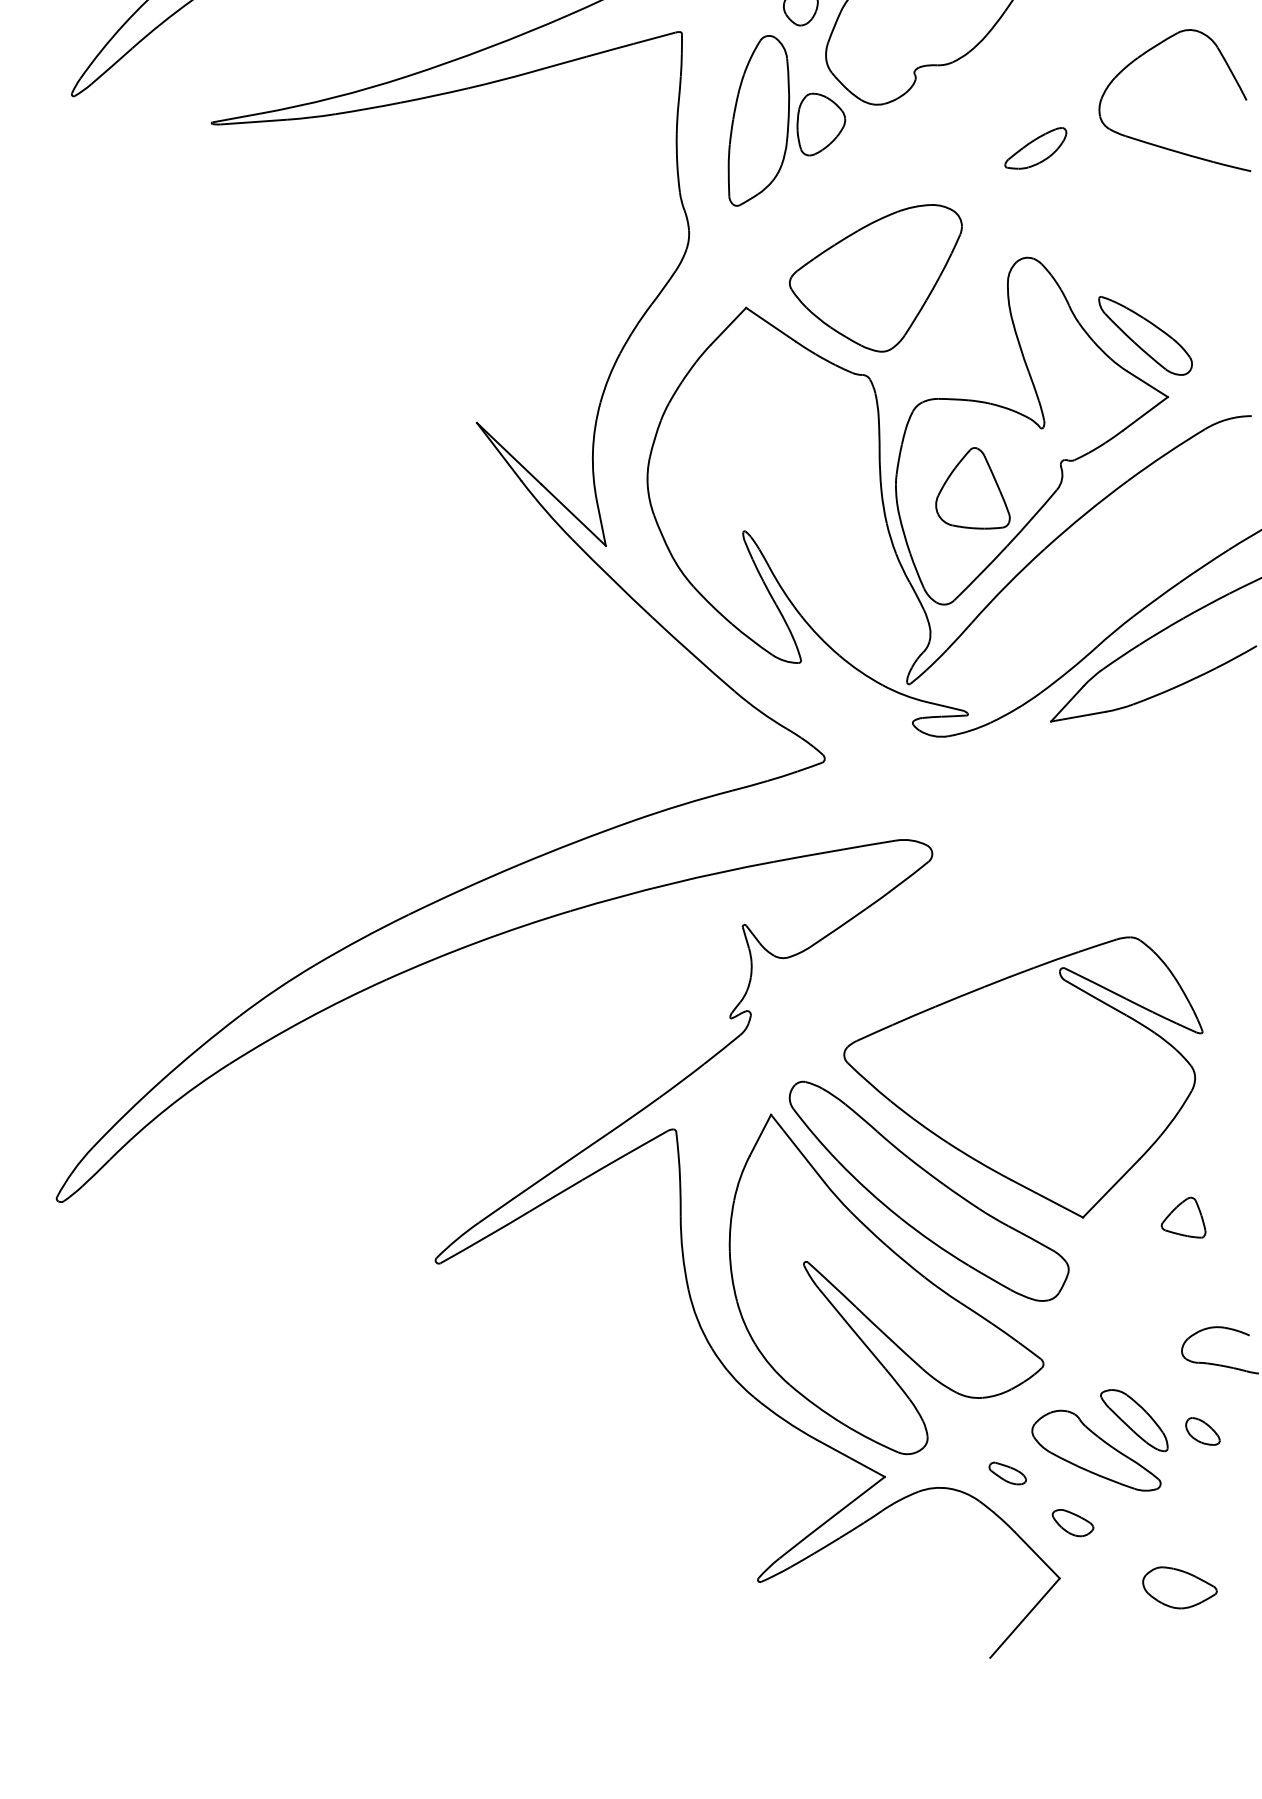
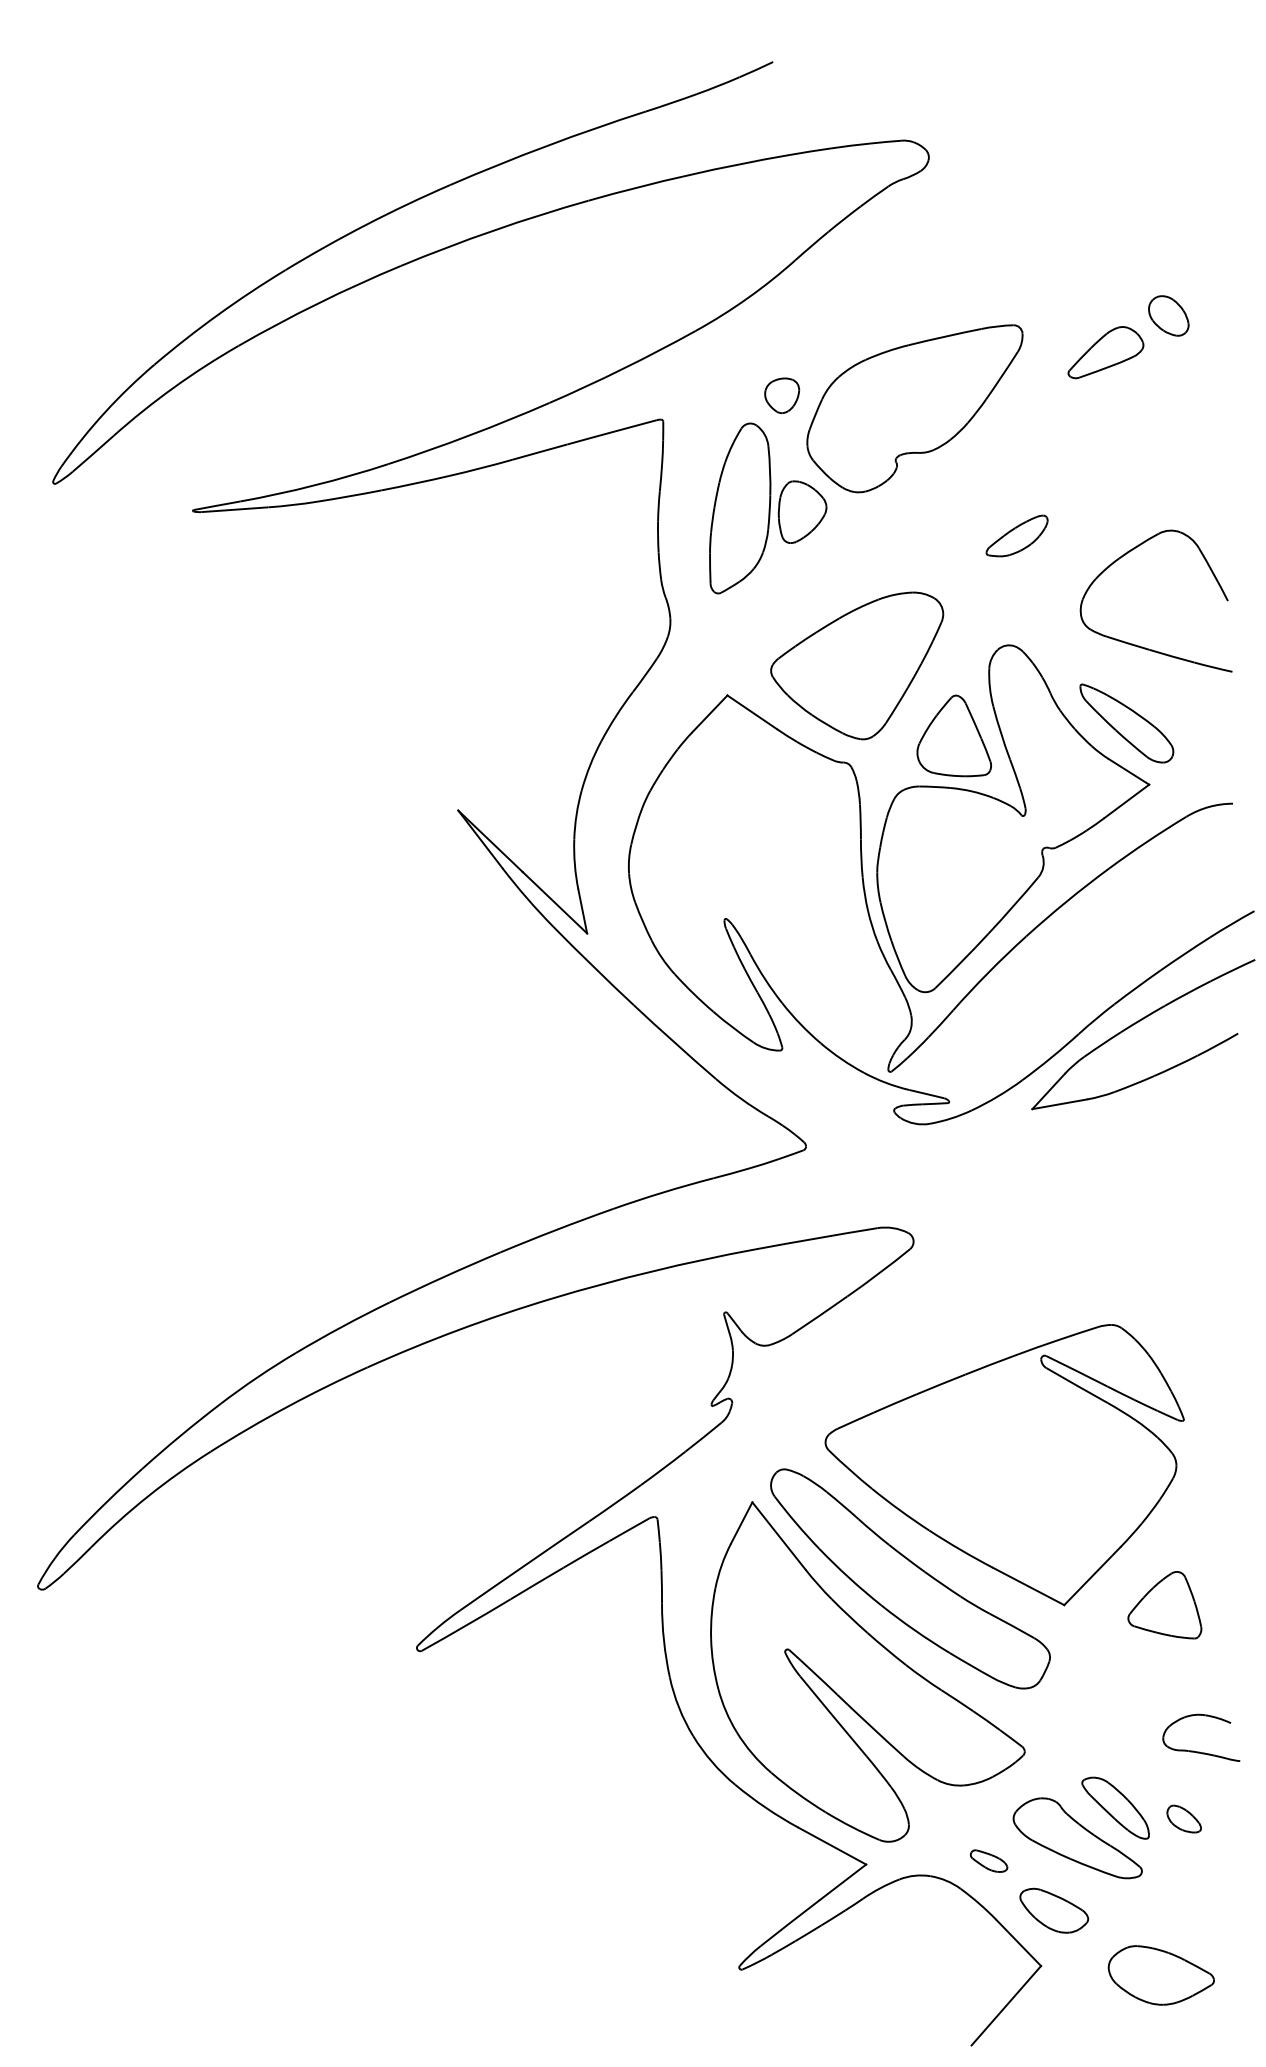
part: (1158, 144) -> (1139, 645), moved
part: (972, 487) -> (953, 735), moved
part: (1183, 1217) -> (1164, 1605), size x1.67
part: (1073, 1522) -> (1054, 1910), size x1.67
part: (1179, 1587) -> (1160, 1975), size x1.43

